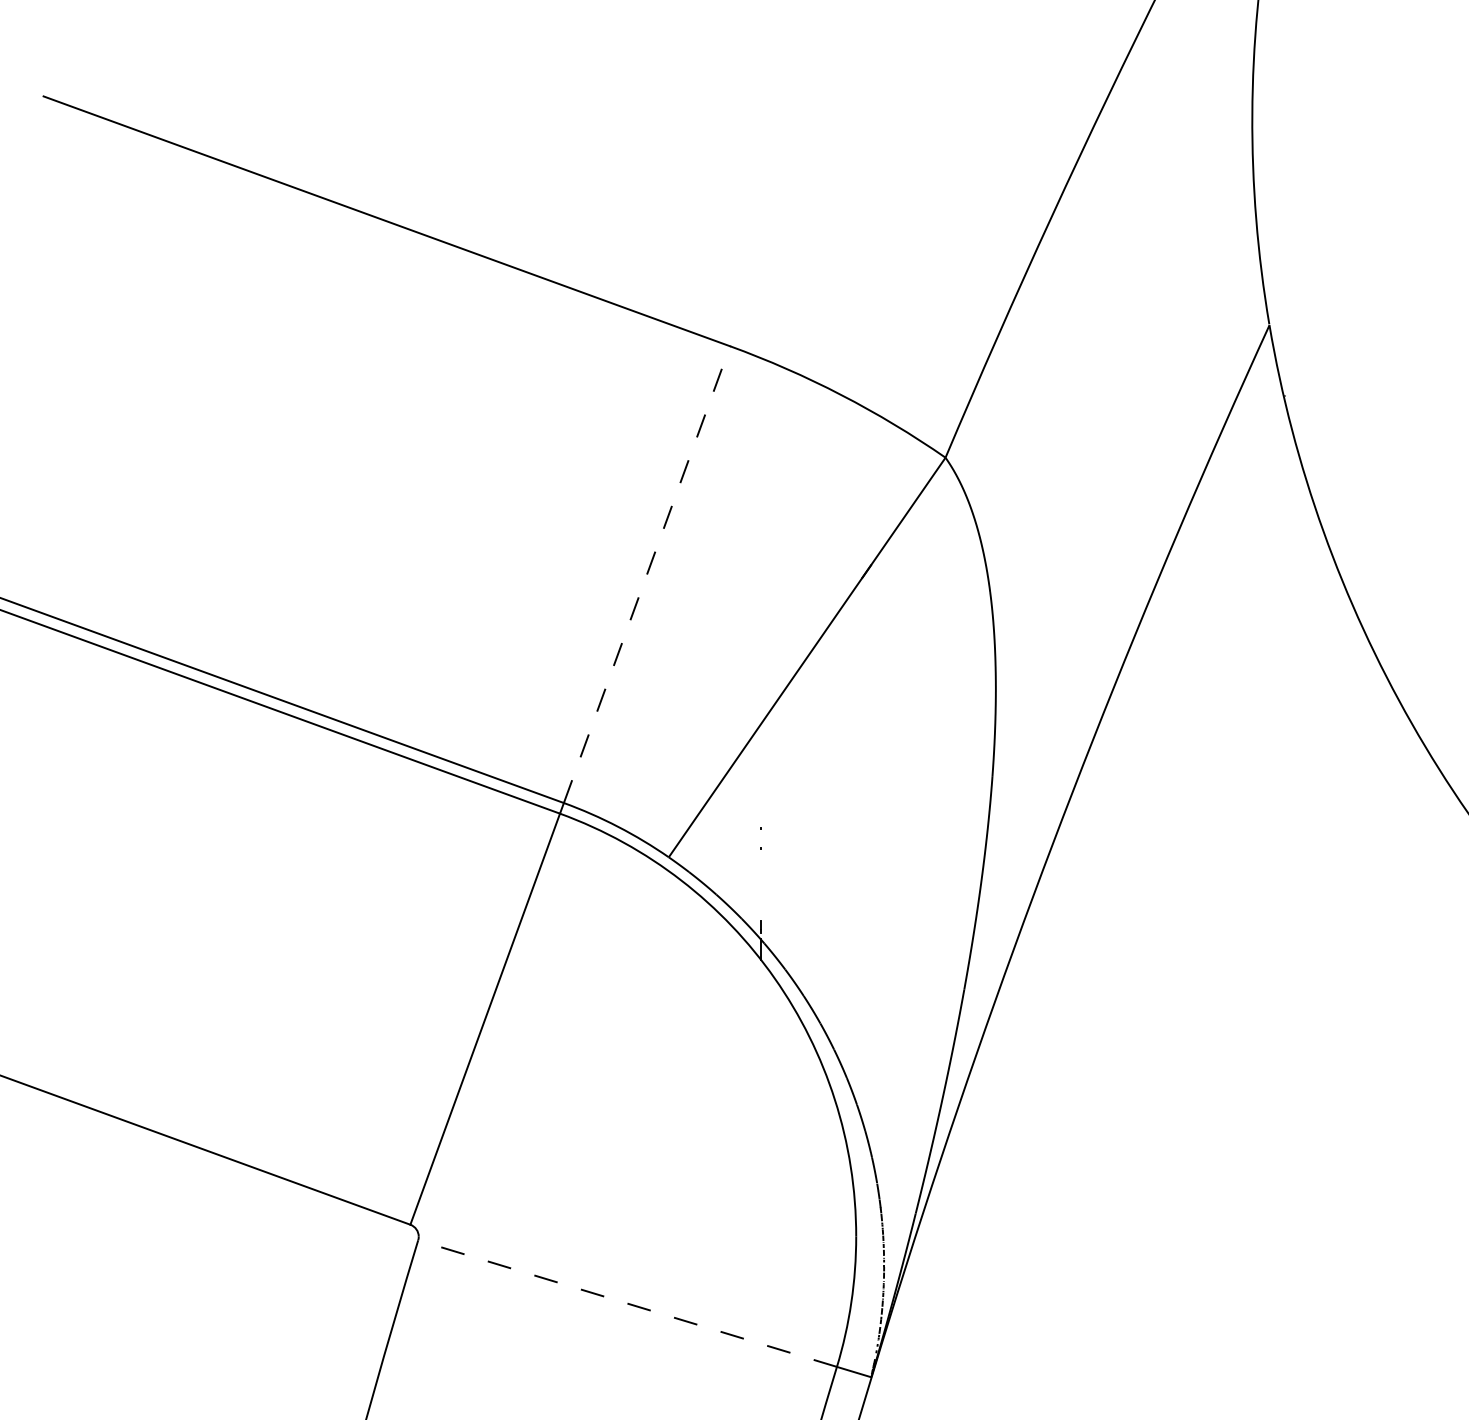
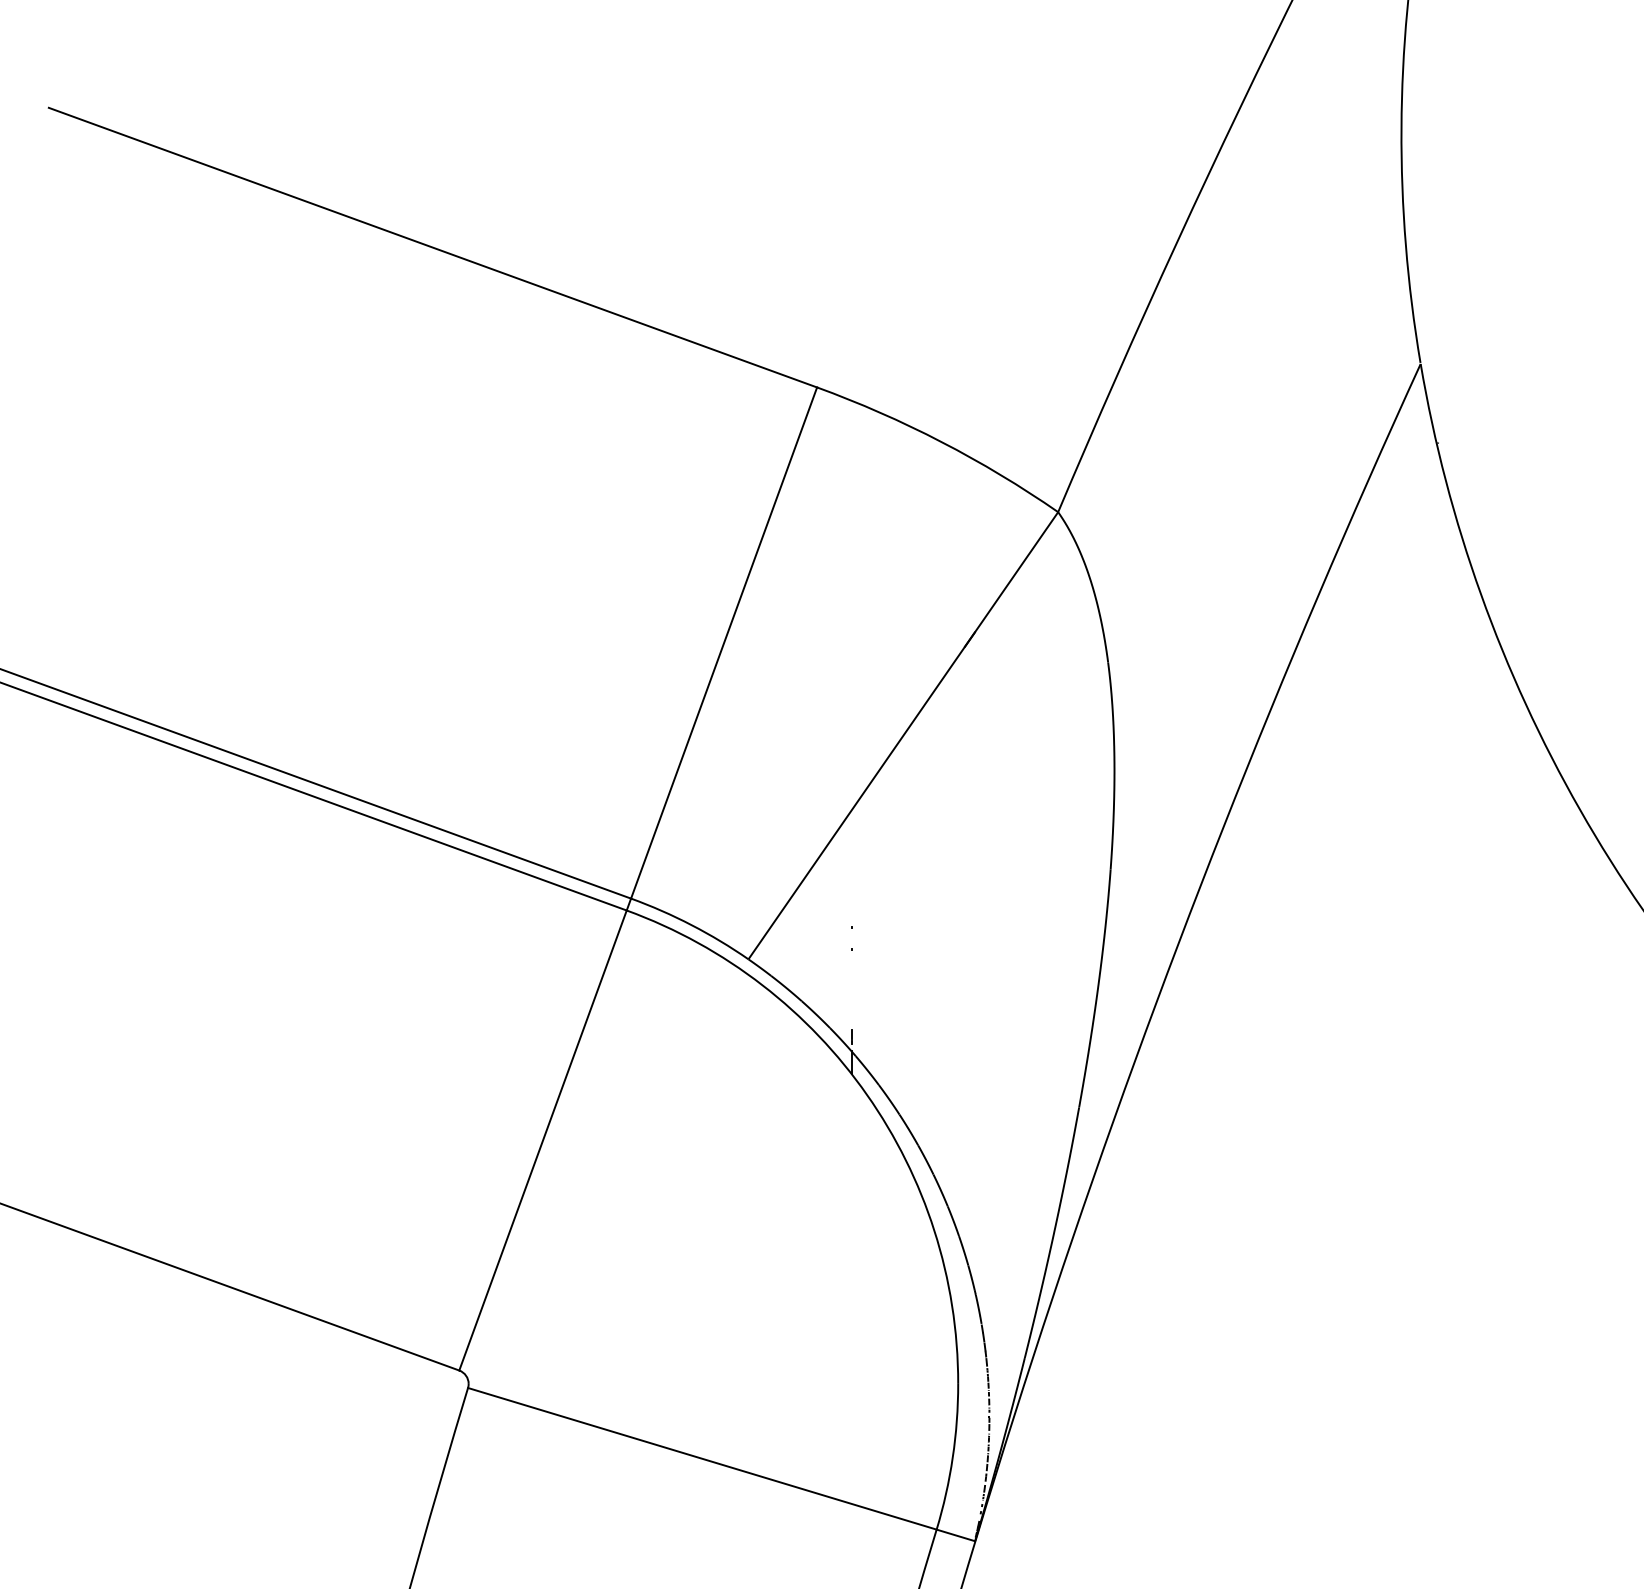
line: (647, 575) -> (724, 643), dashed -> solid
line: (627, 1303) -> (702, 1458), dashed -> solid

